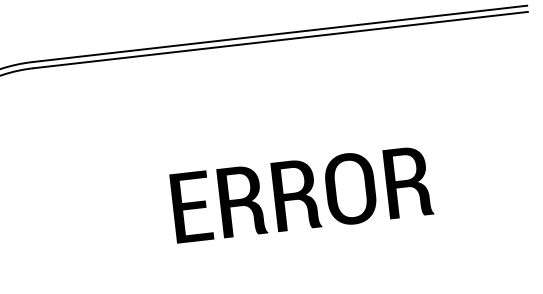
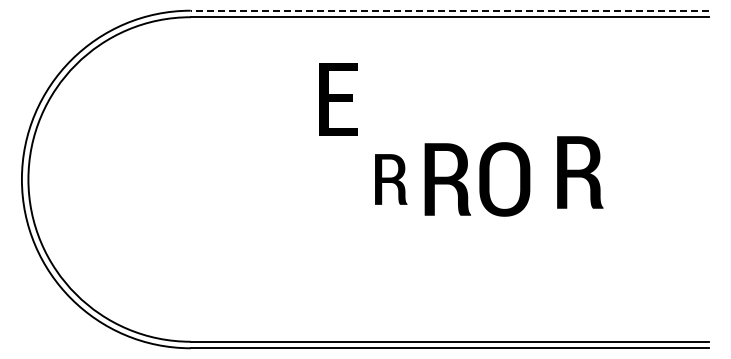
line: (279, 33) -> (449, 10), solid -> dashed
part: (408, 182) -> (580, 172), moved
part: (242, 201) -> (391, 179), size x0.7
part: (192, 207) -> (338, 99), moved

